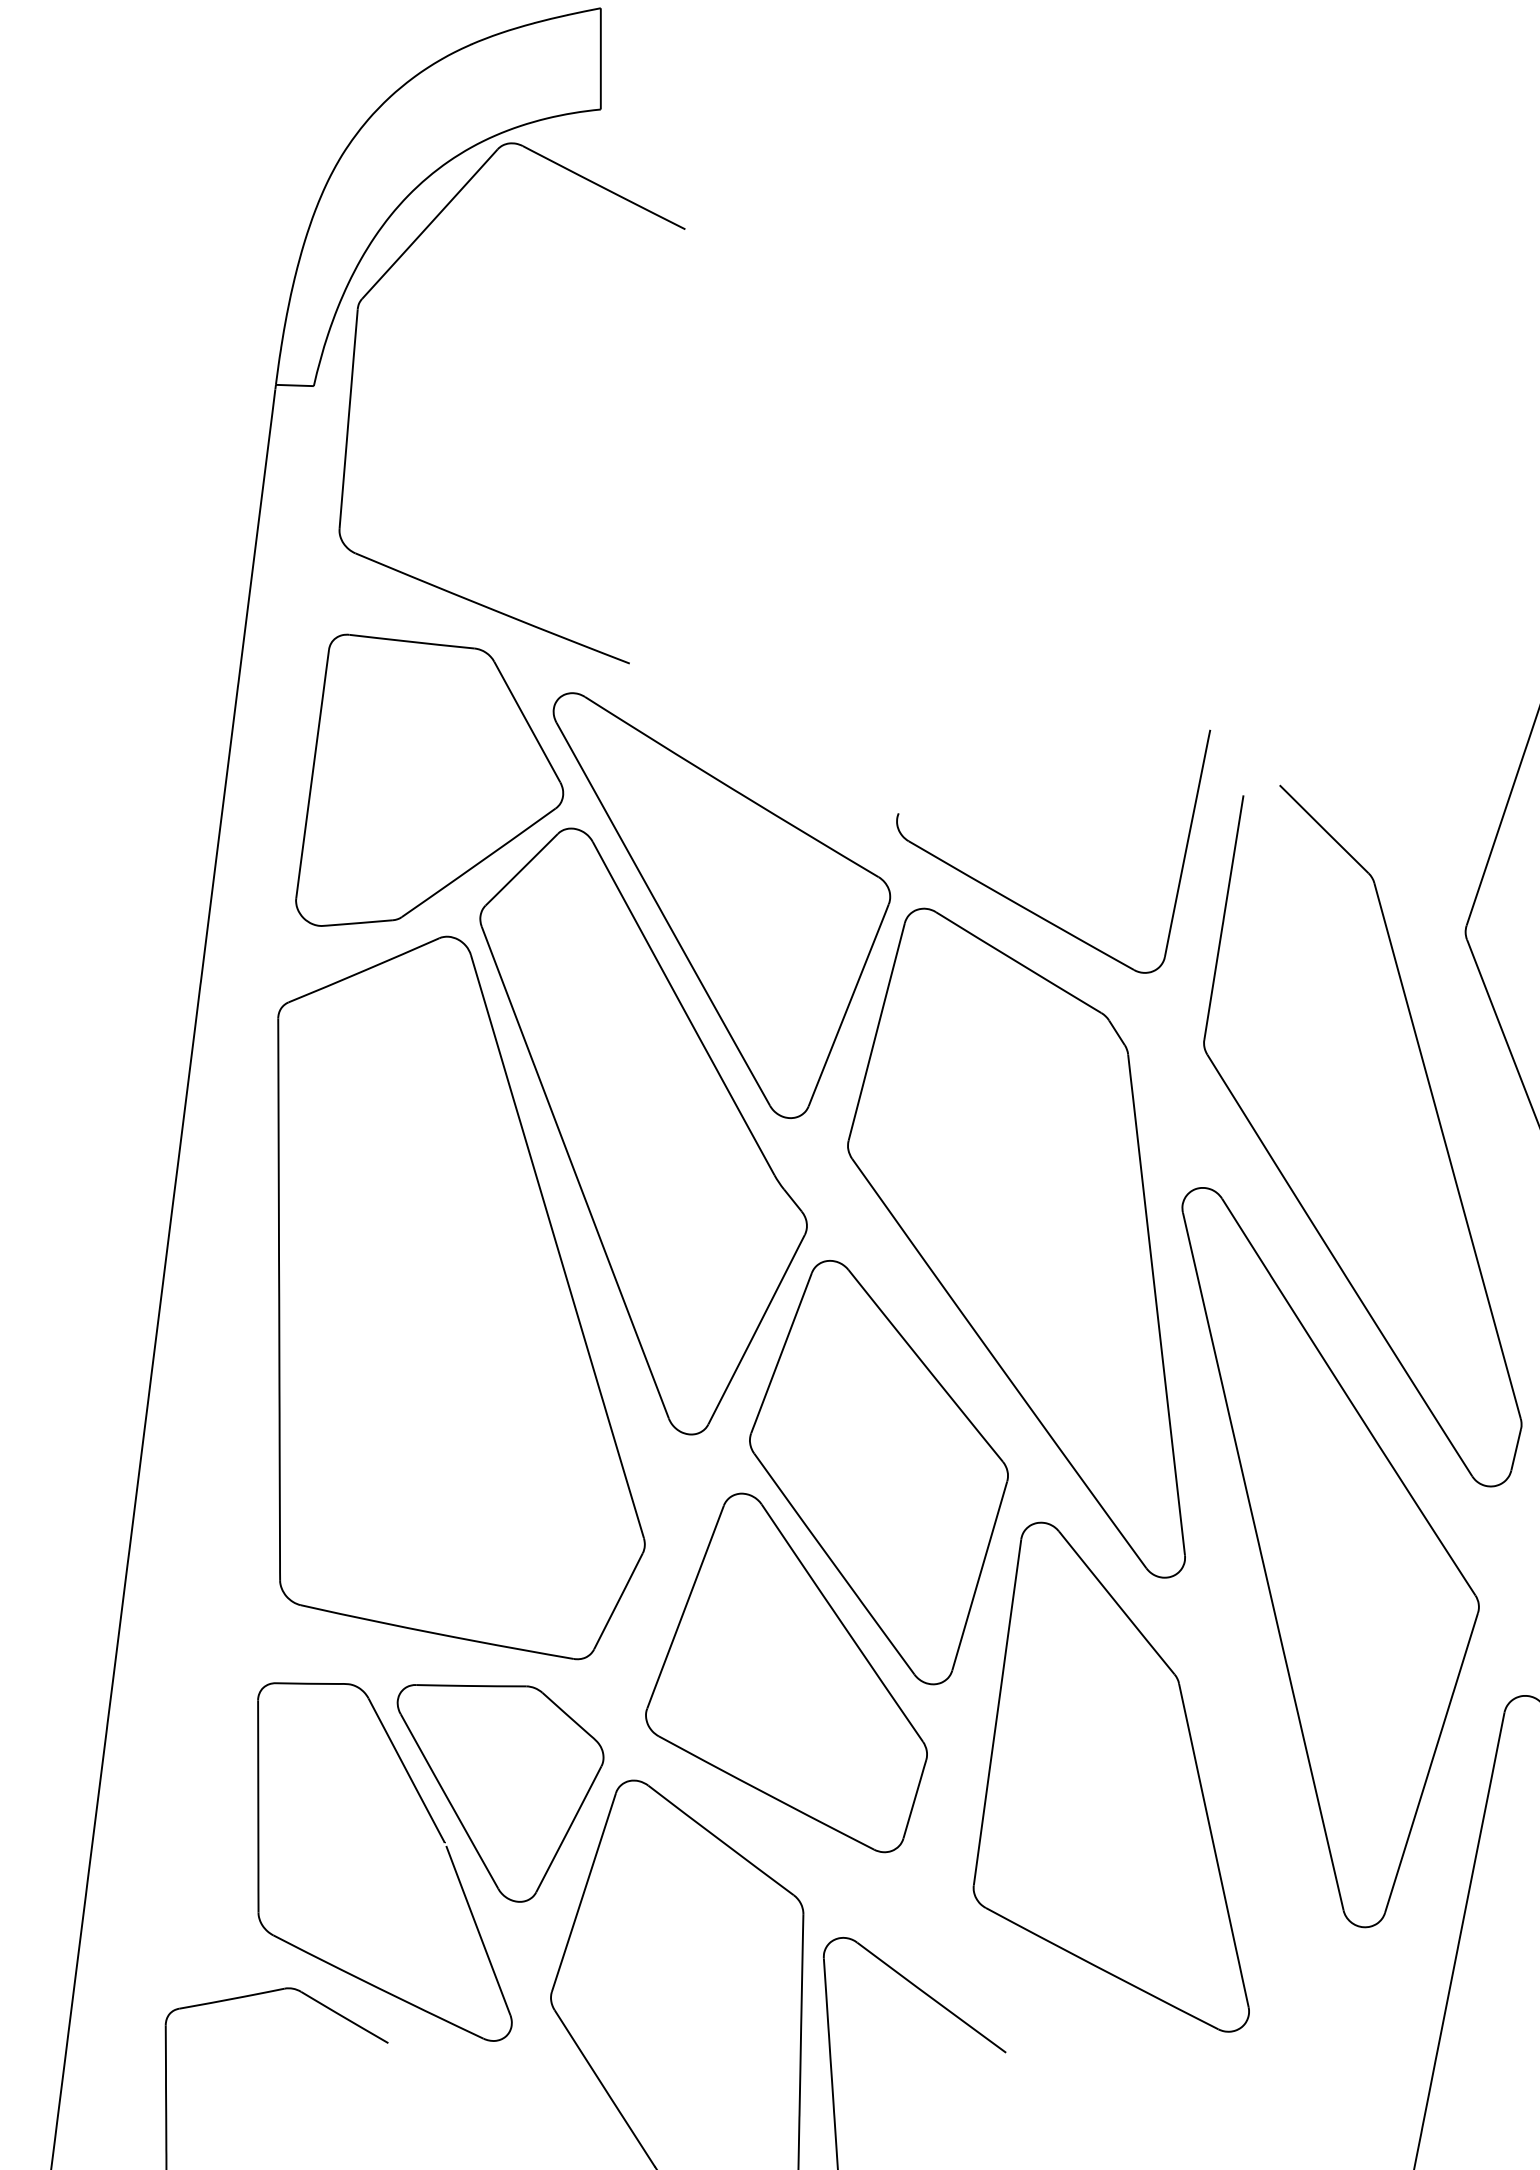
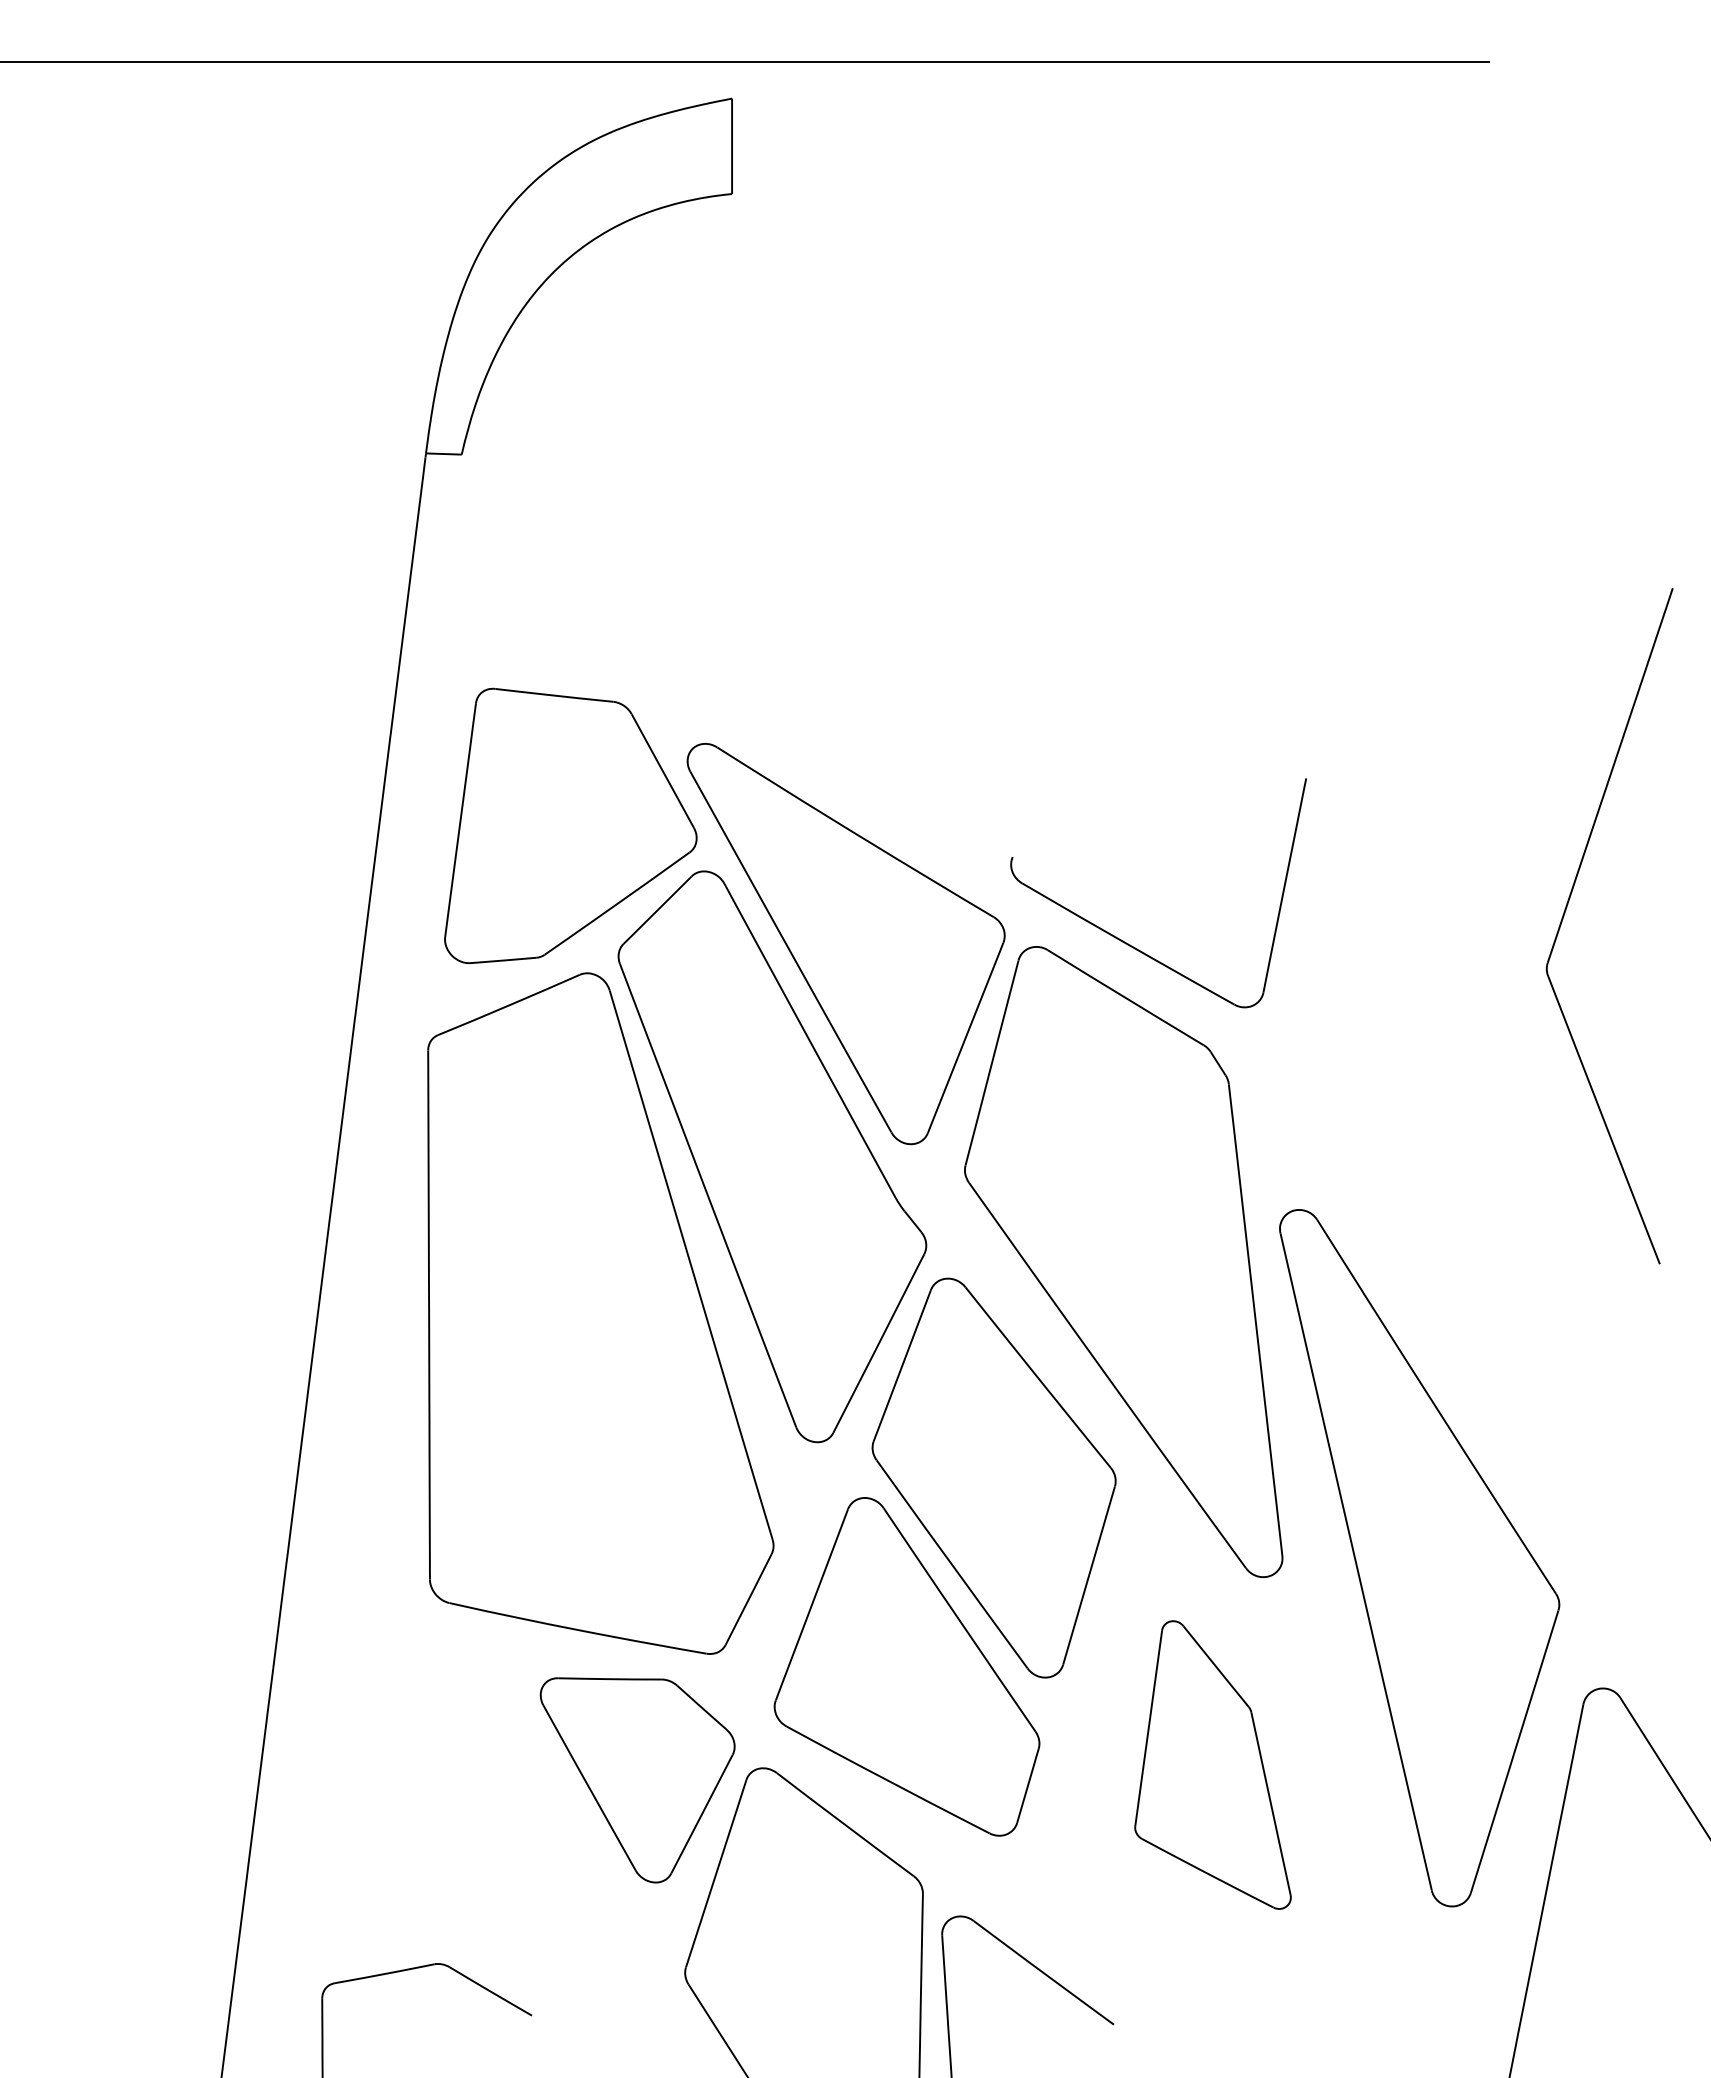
part: (352, 384) -> (498, 453), removed
part: (1436, 1116) -> (1519, 1142), removed
part: (1110, 1776) -> (1212, 1764), size x0.6
part: (438, 1833) -> (579, 1818), removed

